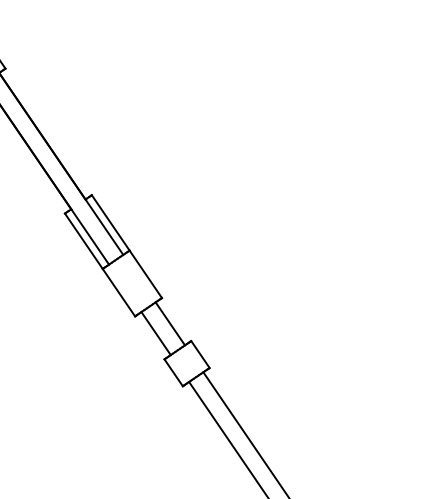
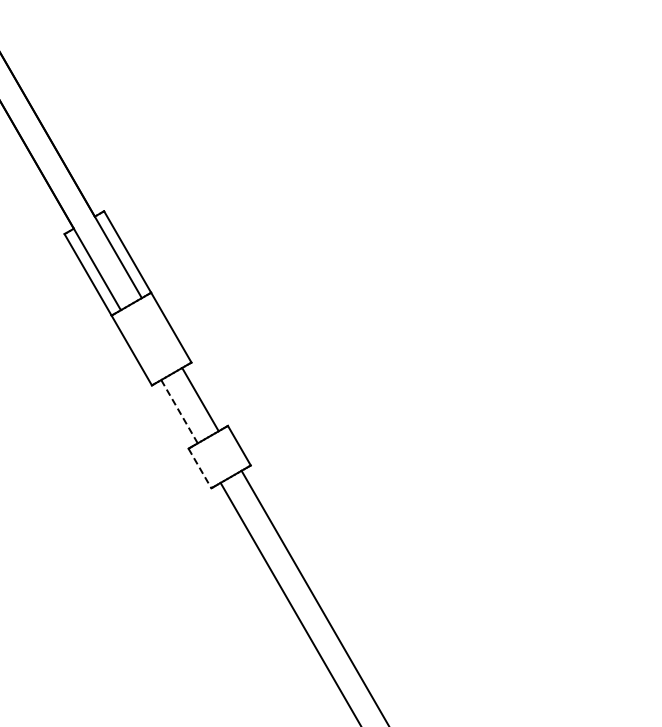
line: (156, 333) -> (179, 411), solid -> dashed
line: (173, 372) -> (199, 468), solid -> dashed

